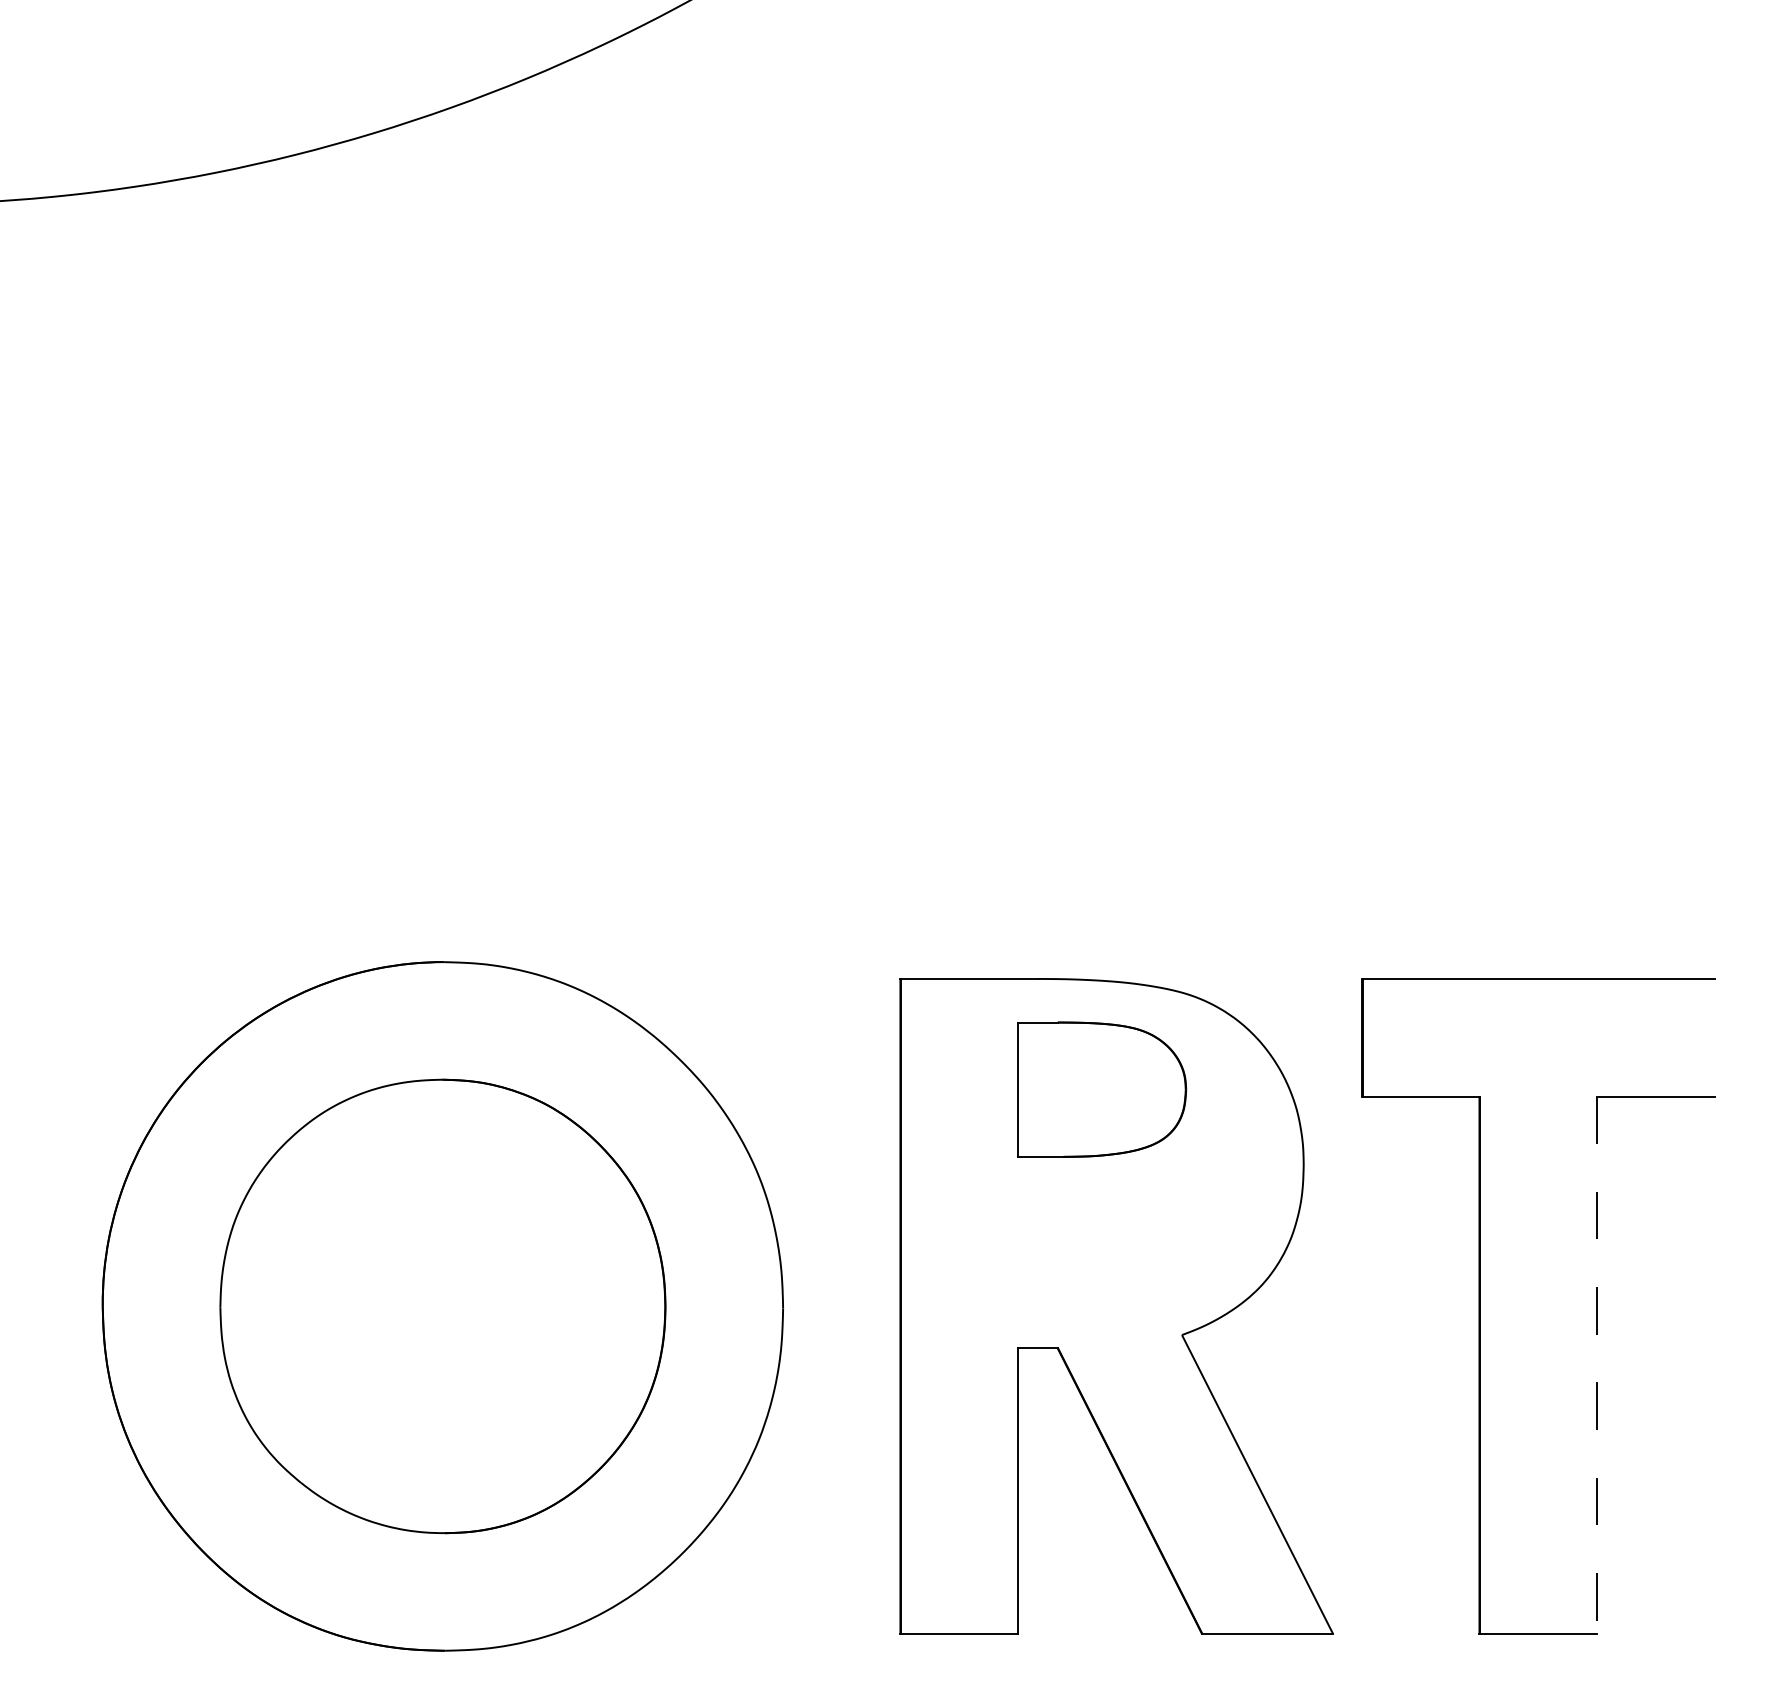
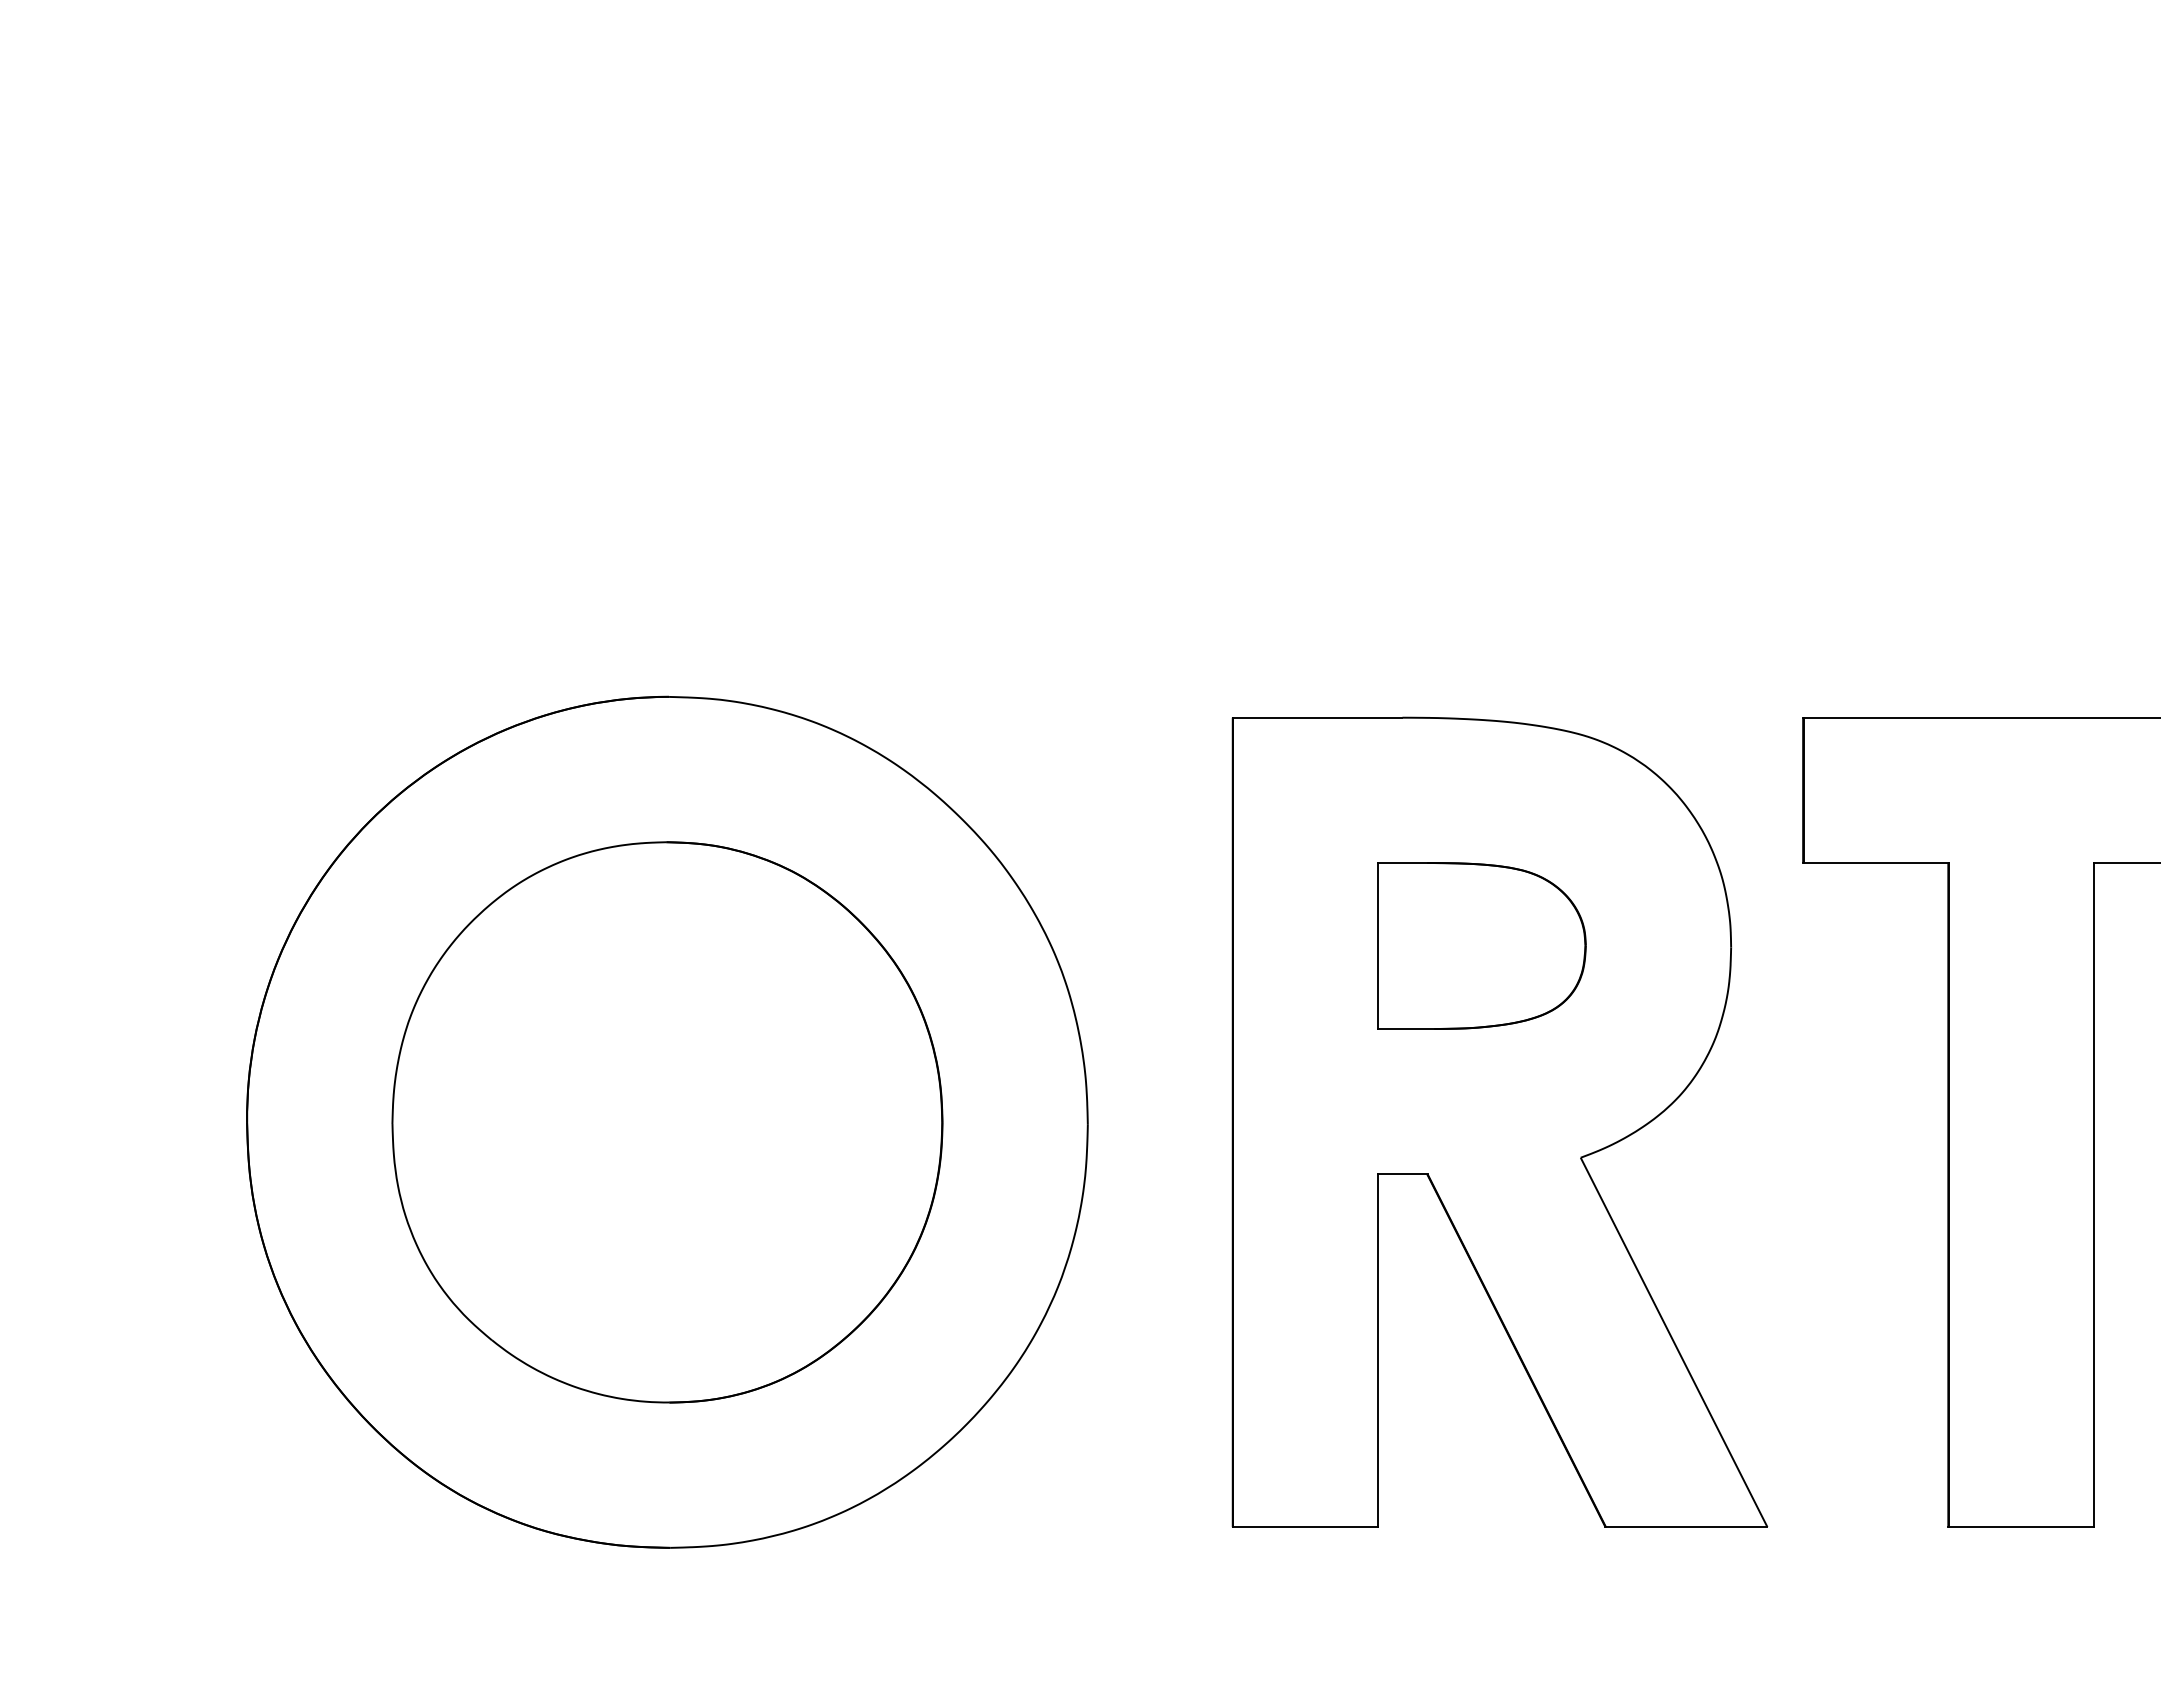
part: (1102, 1089) -> (1482, 945), moved
line: (1597, 1365) -> (2094, 1195), dashed -> solid

